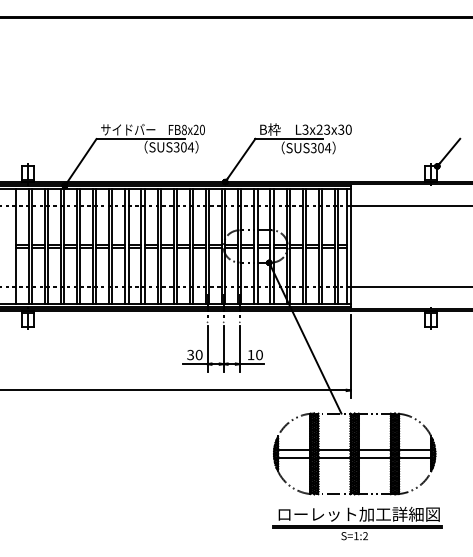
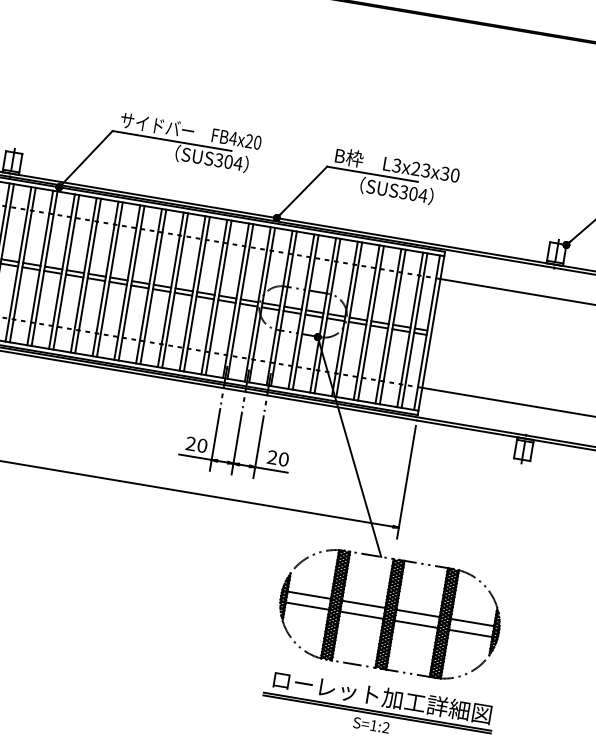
text: (184, 129) -> (233, 138), FB8x20 -> FB4x20
text: (250, 354) -> (271, 456), 10 -> 20
text: (190, 355) -> (190, 444), 30 -> 20

